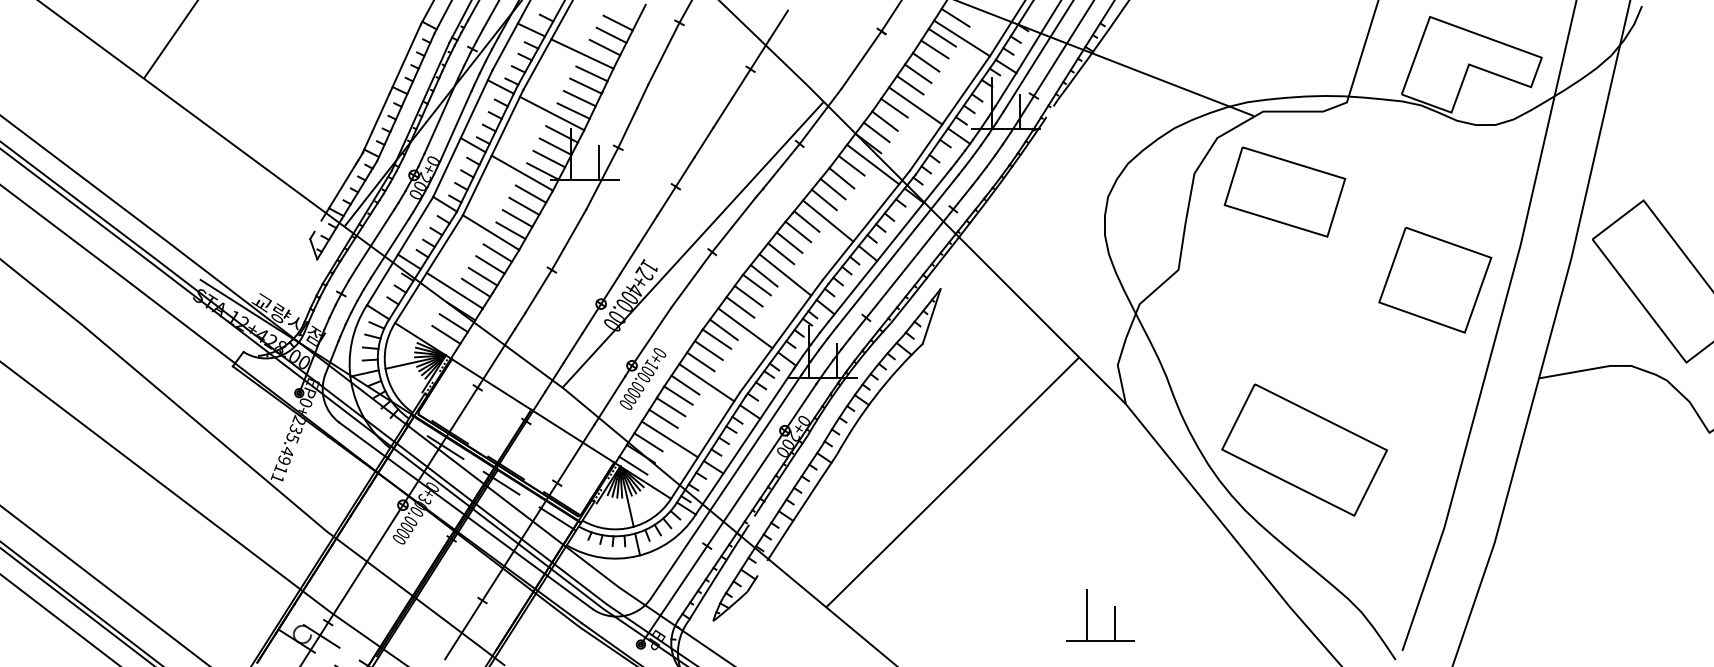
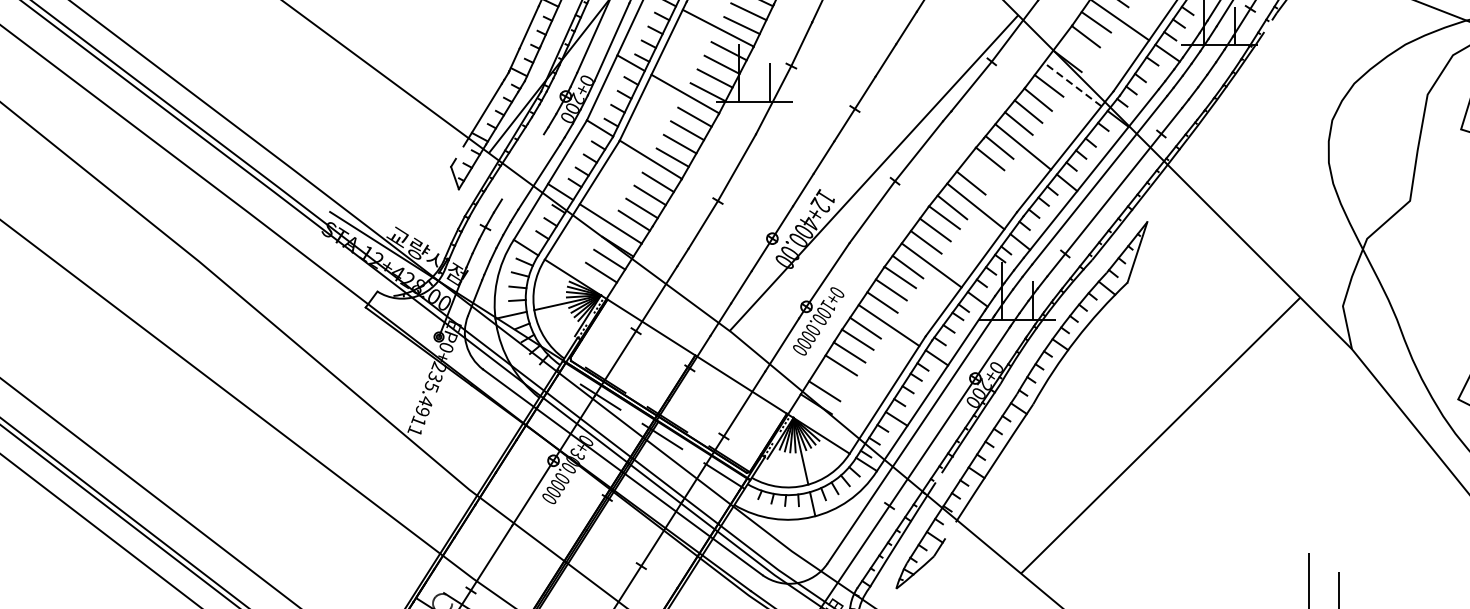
line: (876, 132) -> (1076, 49), removed
line: (873, 164) -> (1073, 84), solid -> dashed
line: (375, 238) -> (523, 166), removed
line: (789, 242) -> (980, 170), removed
line: (669, 439) -> (847, 388), removed
line: (633, 465) -> (808, 416), removed

